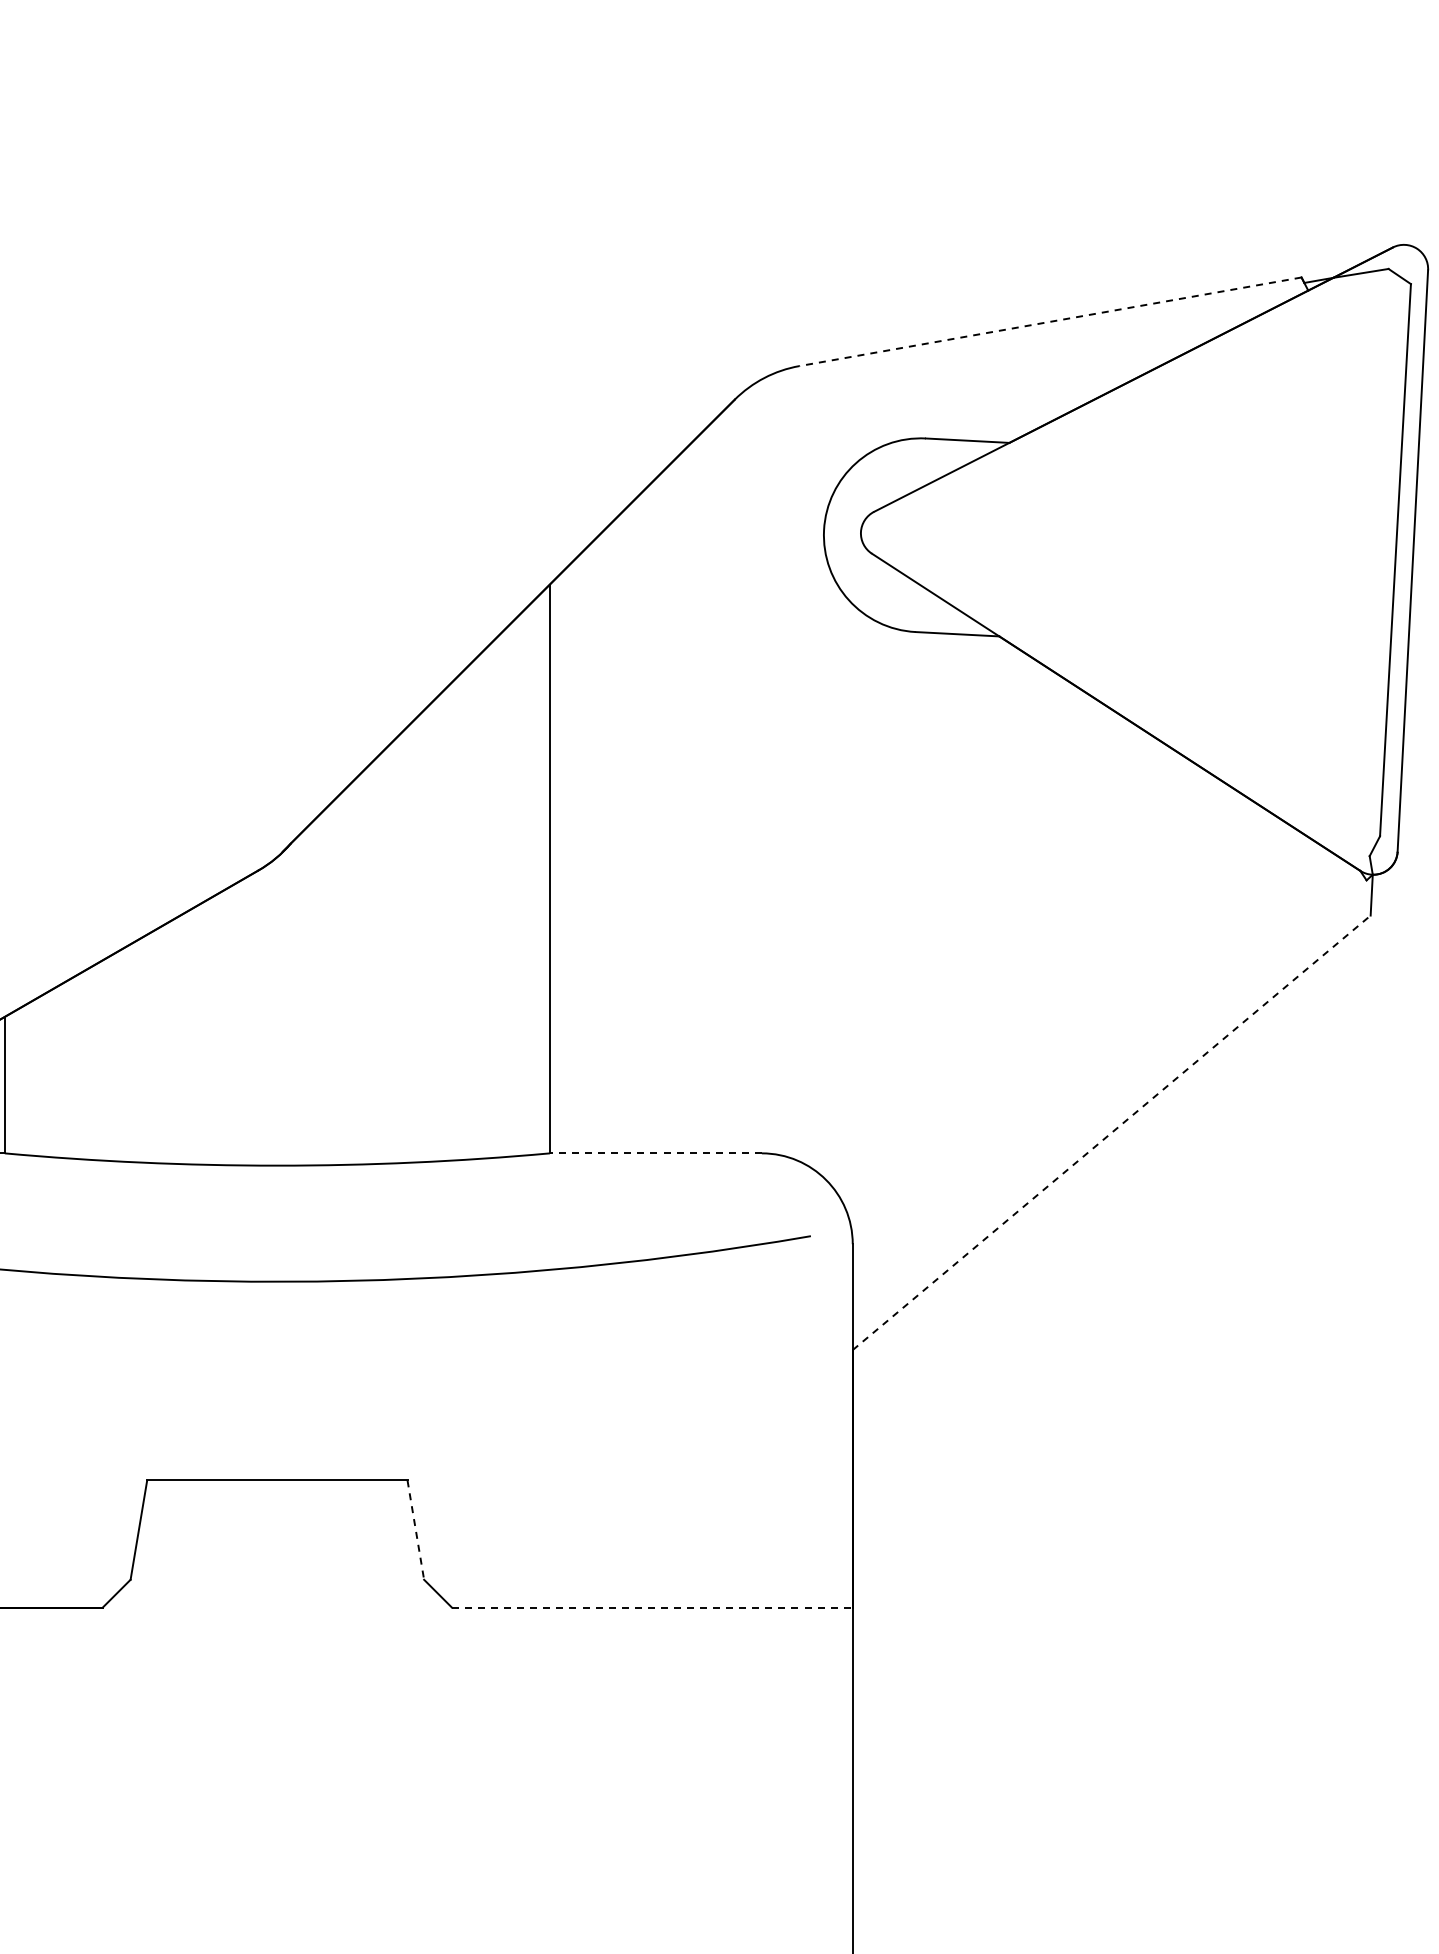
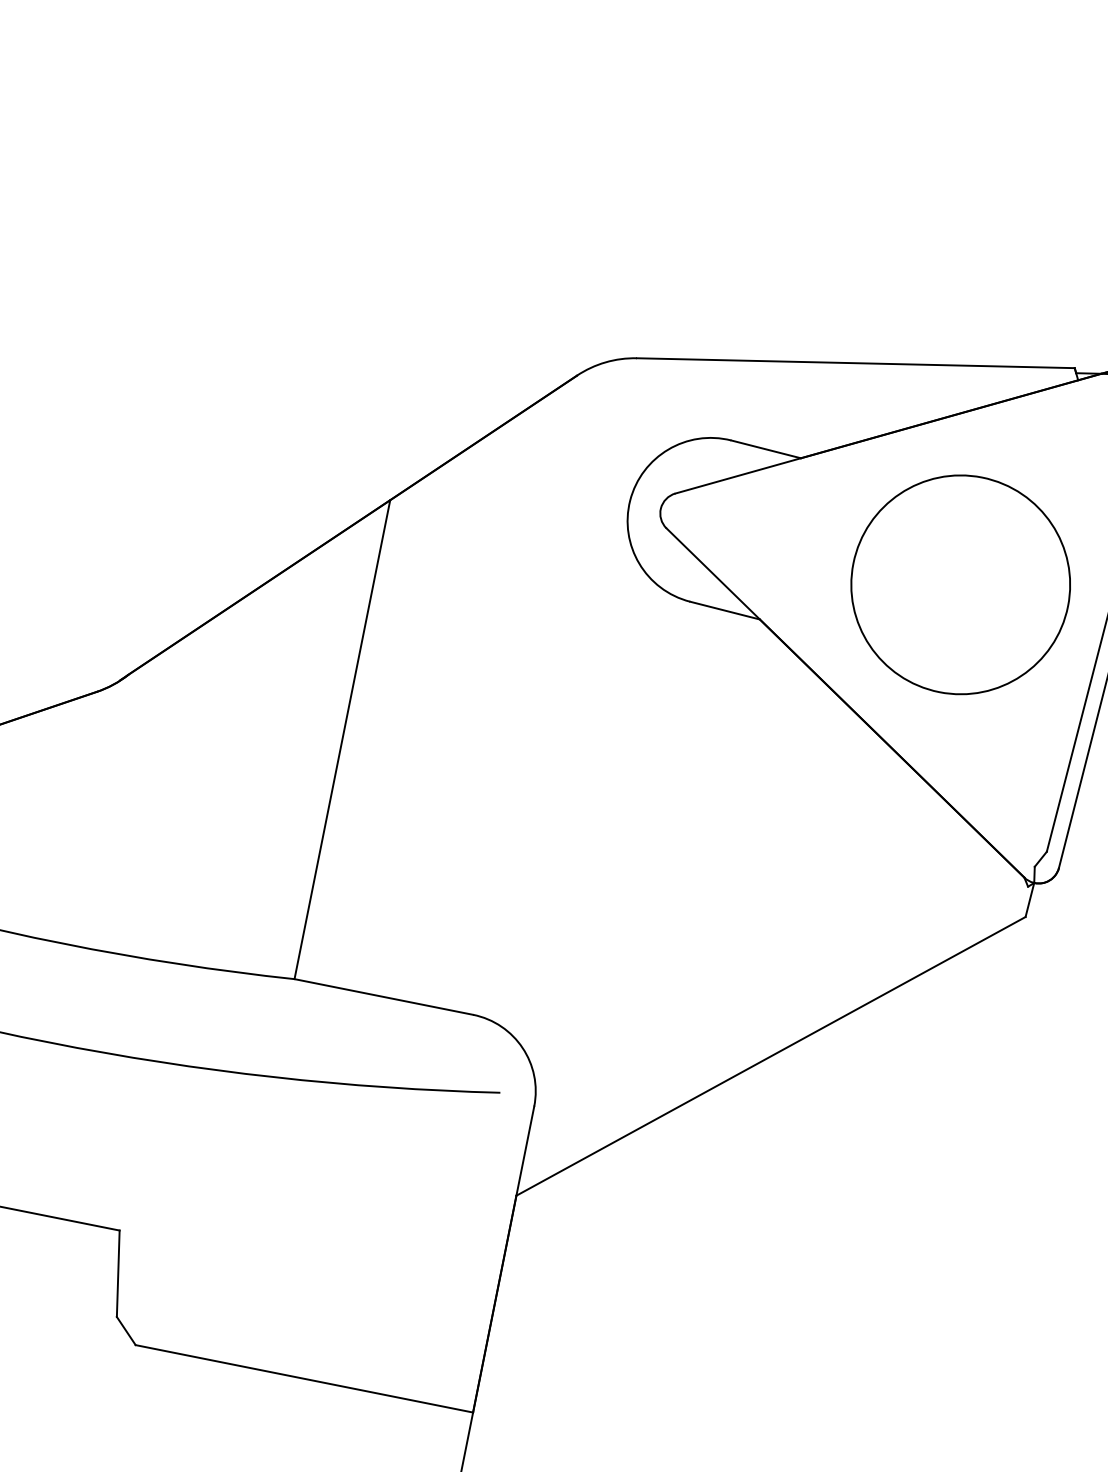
line: (1050, 321) -> (855, 362), dashed -> solid
circle: (1220, 550) -> (960, 584), added
line: (1112, 1132) -> (771, 1056), dashed -> solid
line: (655, 1153) -> (383, 997), dashed -> solid
line: (415, 1530) -> (117, 1274), dashed -> solid
line: (652, 1607) -> (304, 1378), dashed -> solid

